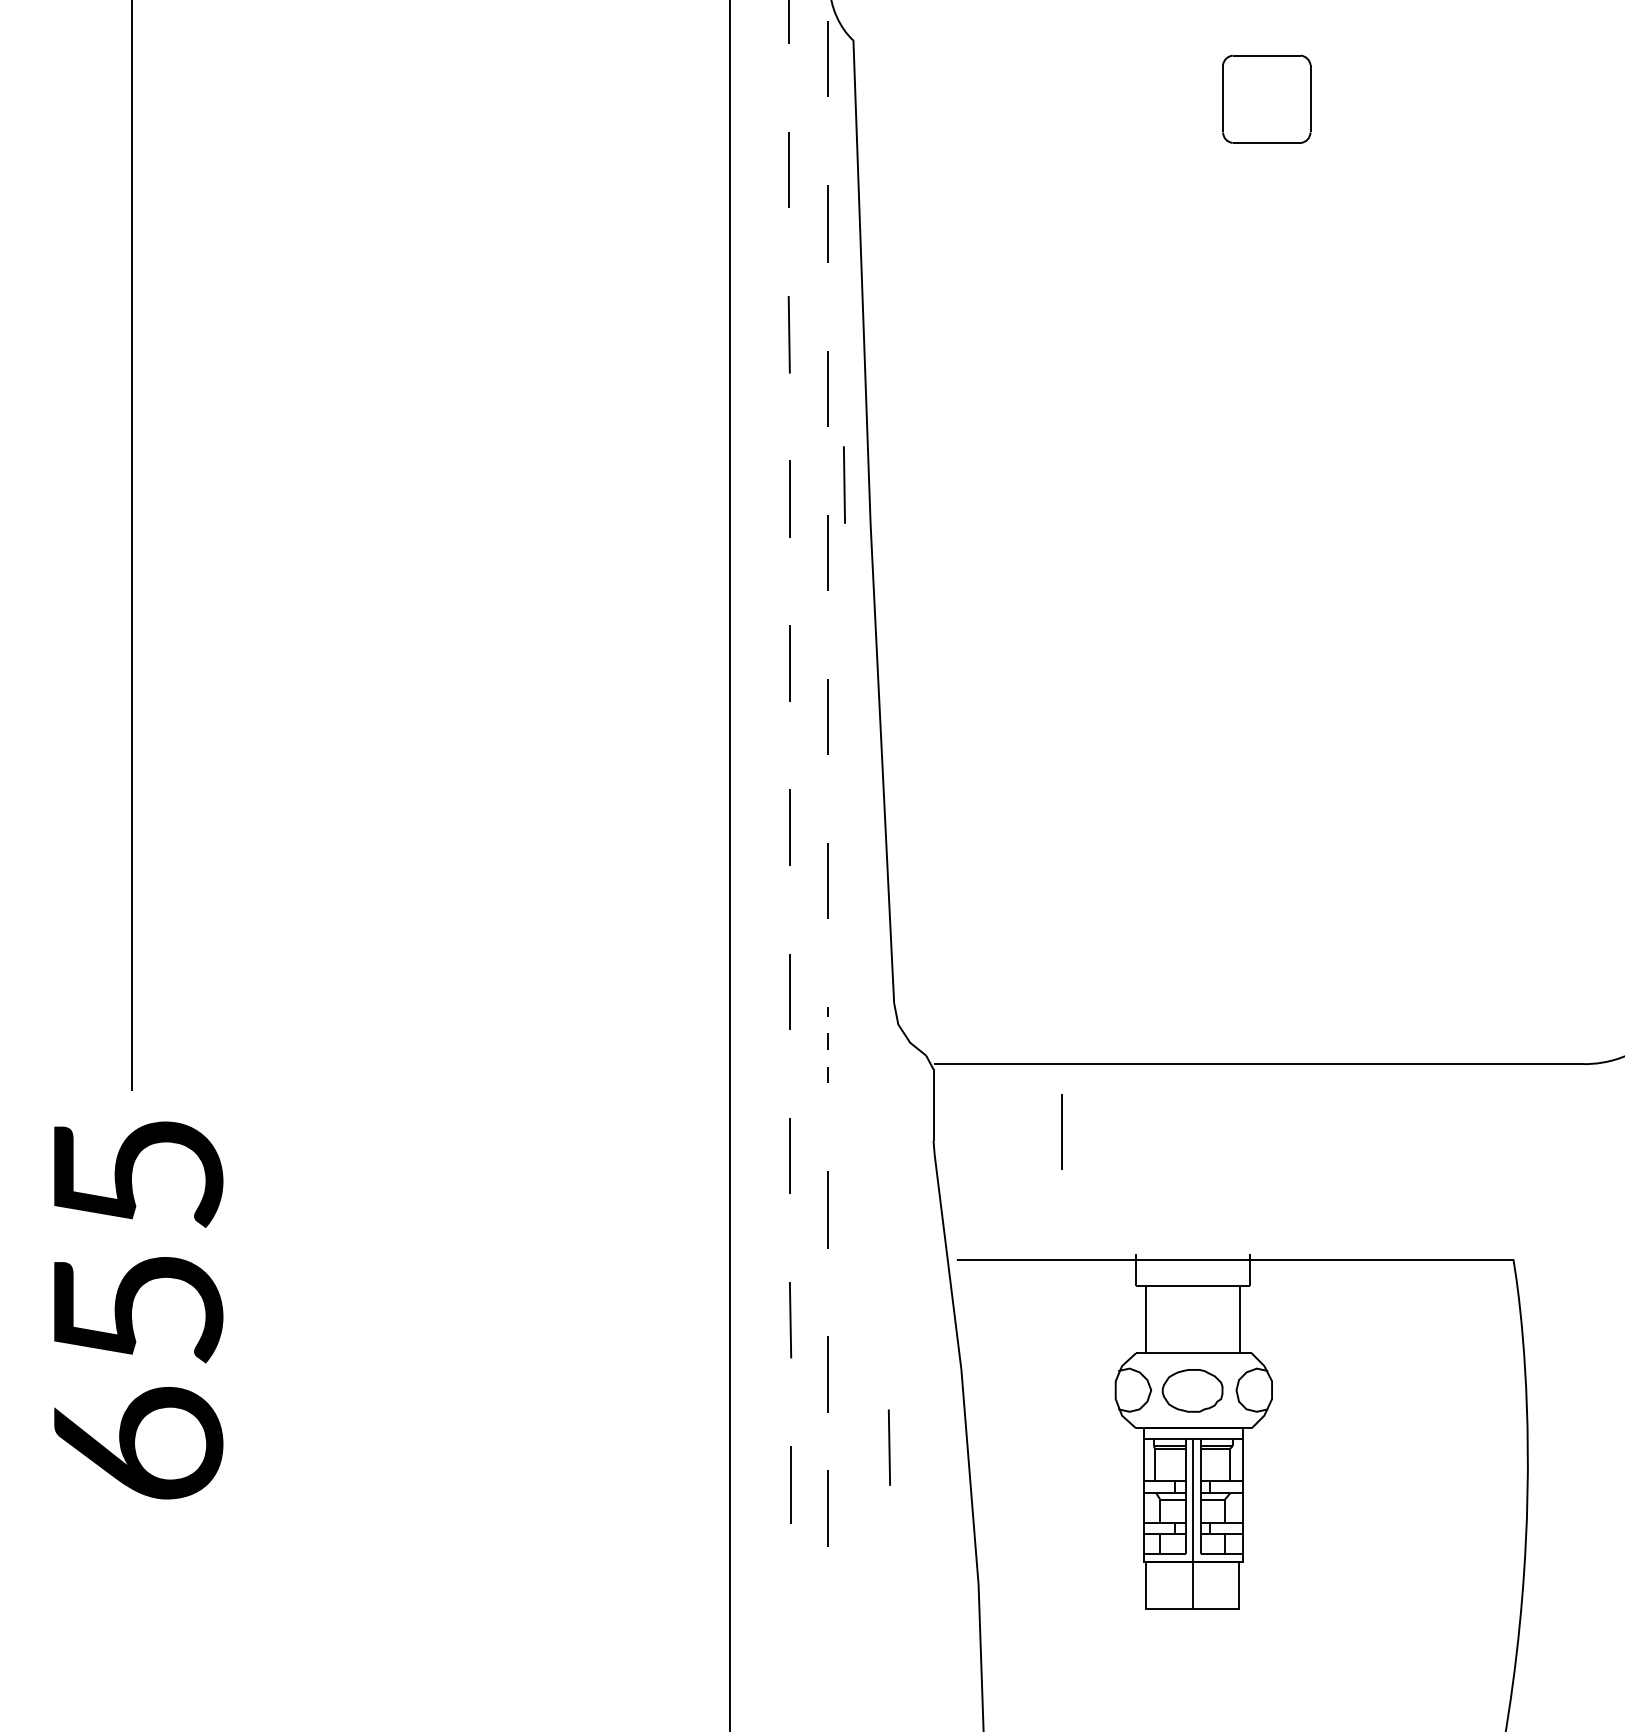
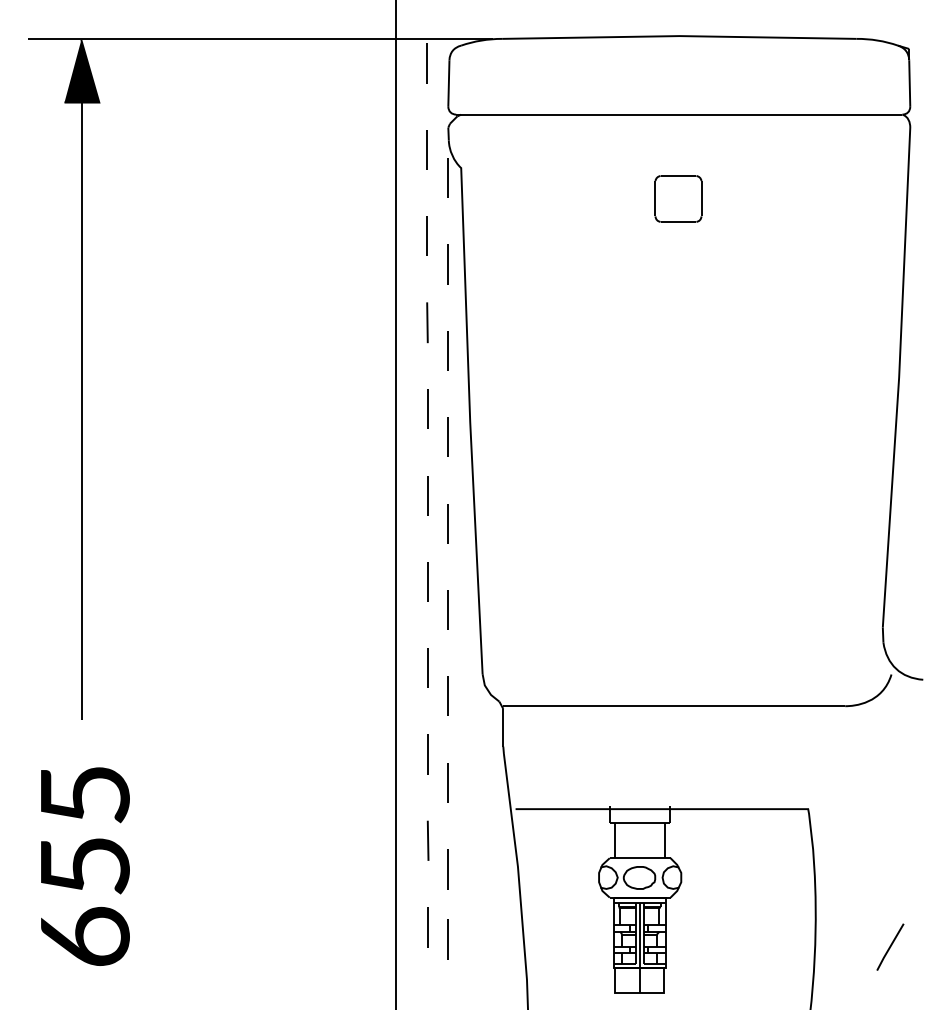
line: (844, 484) -> (456, 401), removed
line: (827, 1043) -> (447, 695), dashed -> solid
line: (1061, 1131) -> (570, 741), removed
text: (138, 1310) -> (85, 866), moved
line: (888, 1447) -> (479, 907), removed

